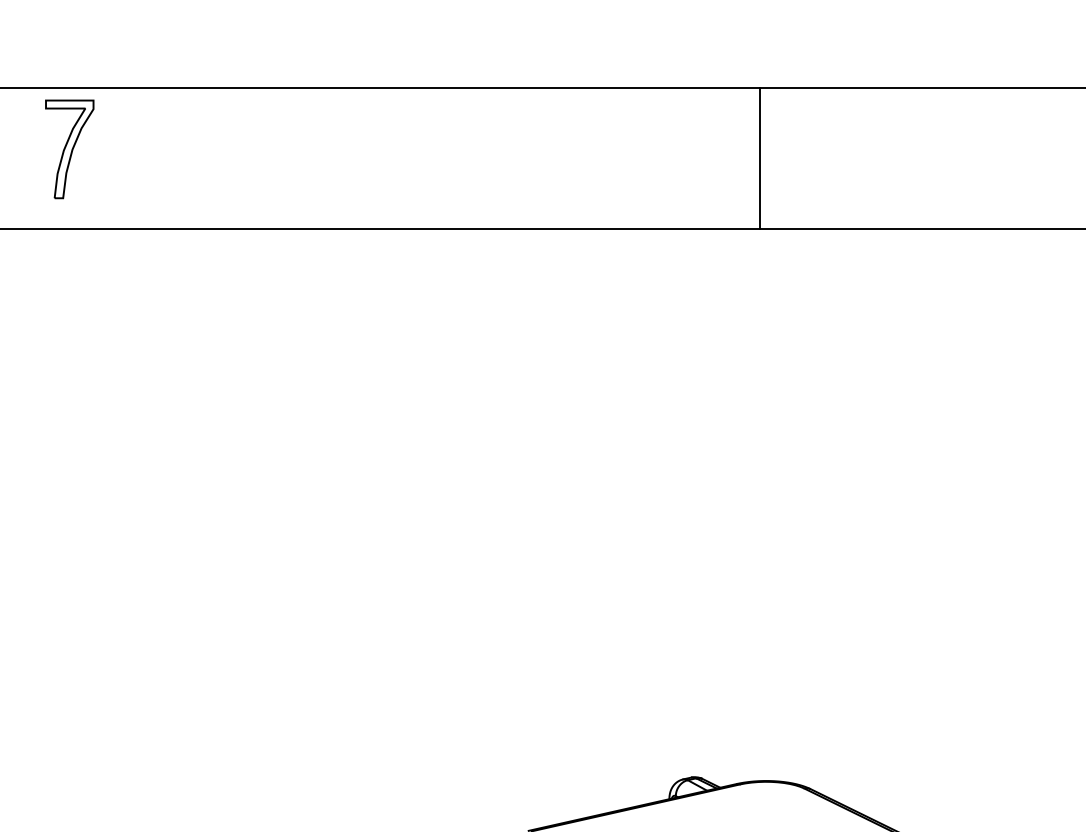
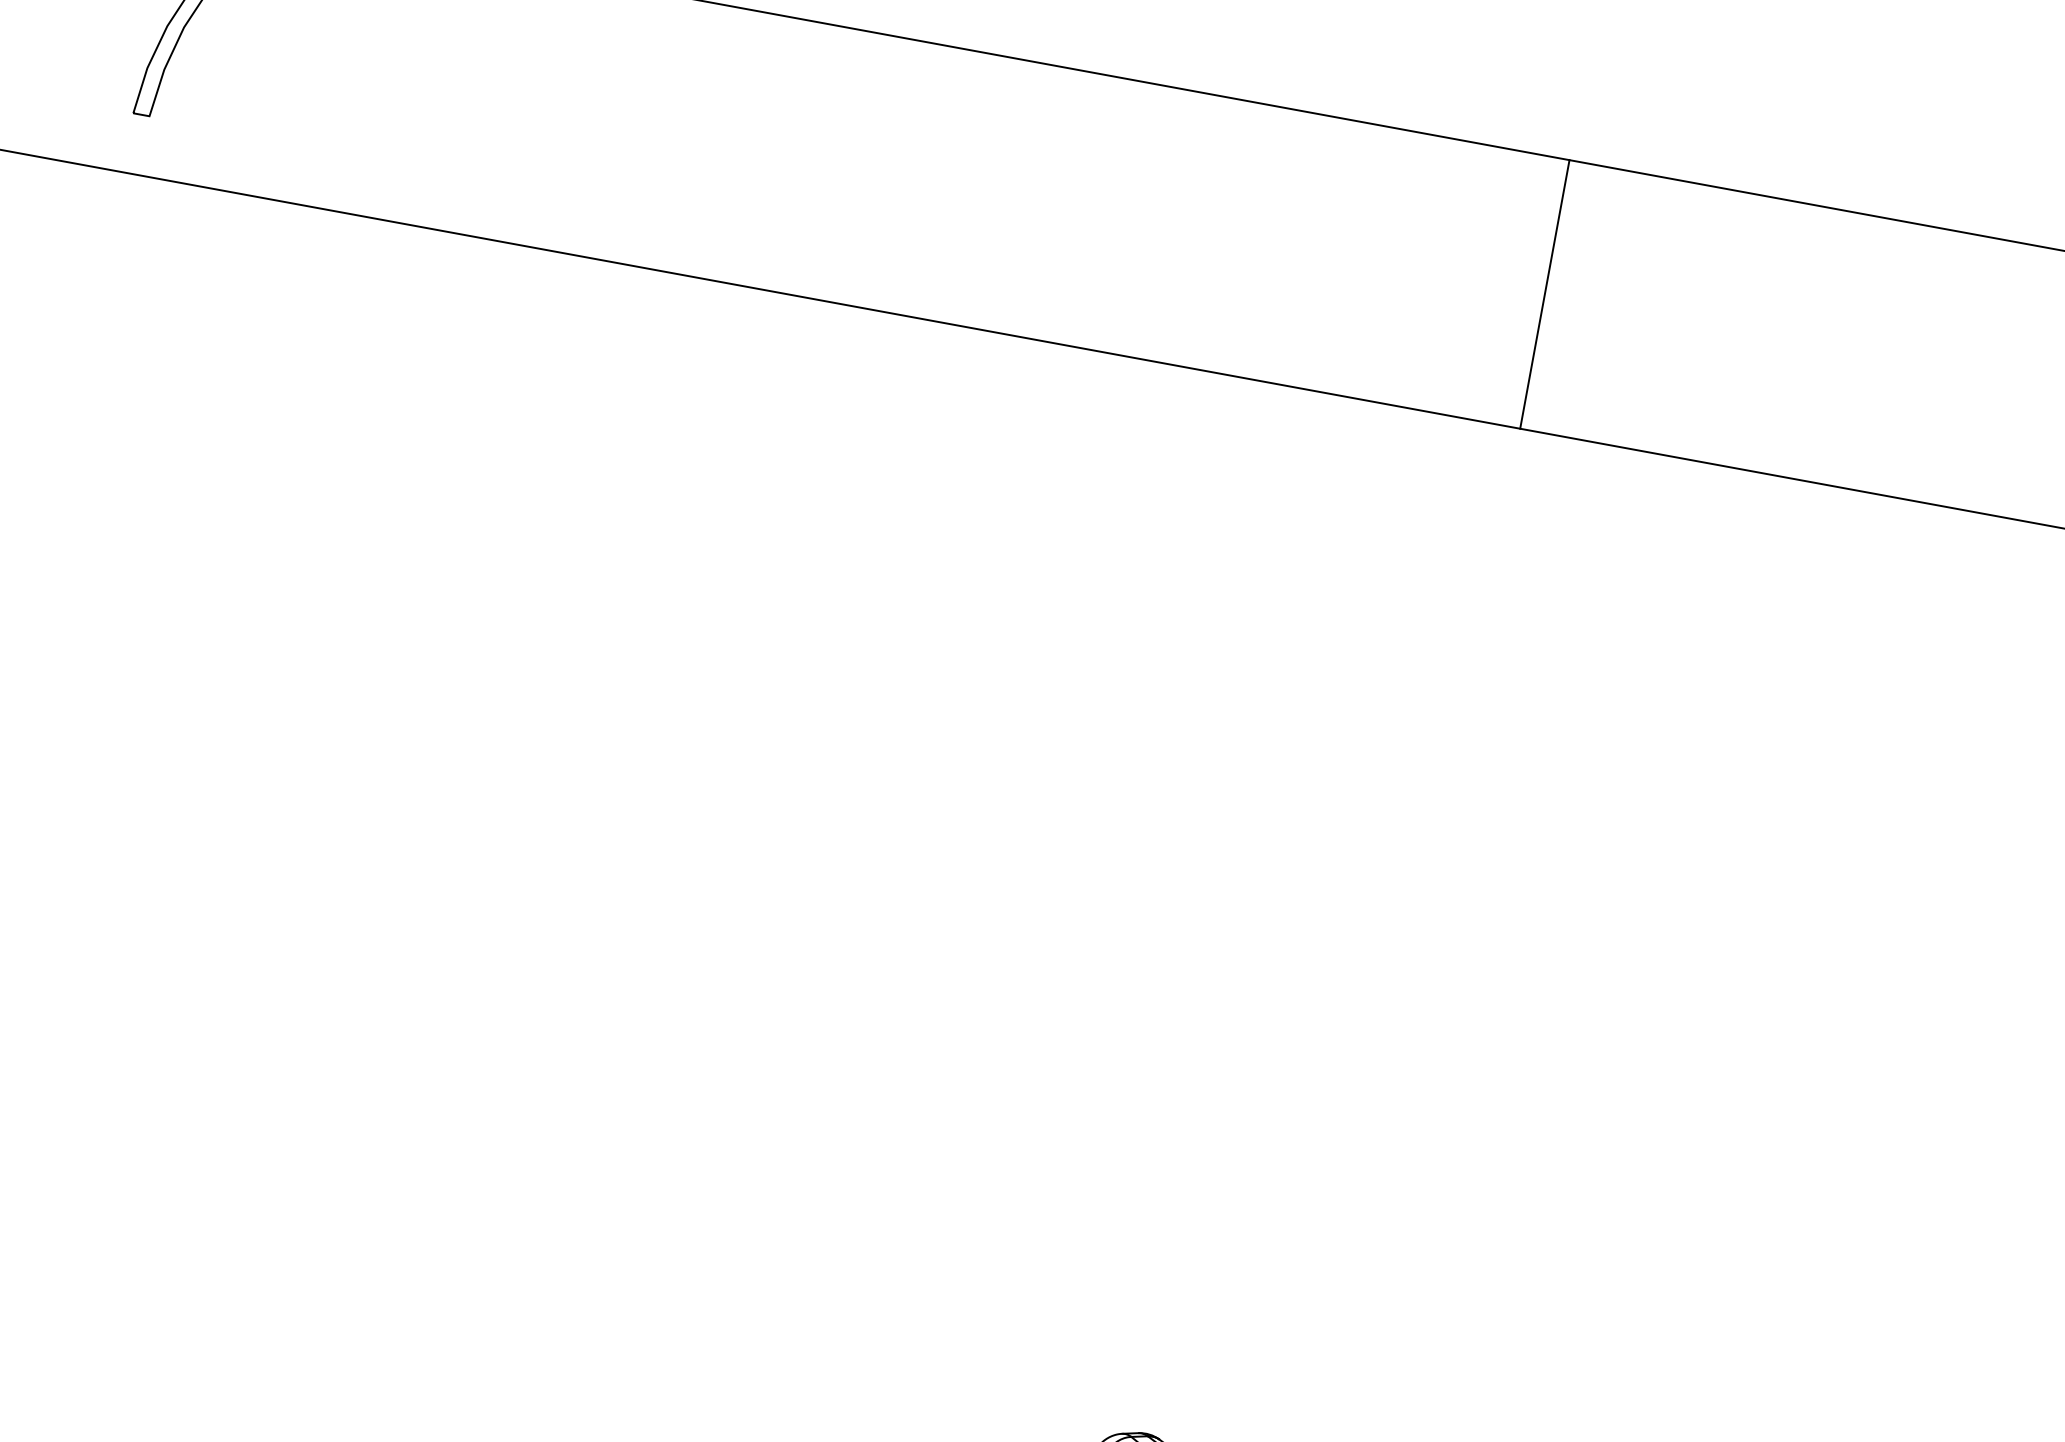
line: (759, 158) -> (1544, 294), moved

